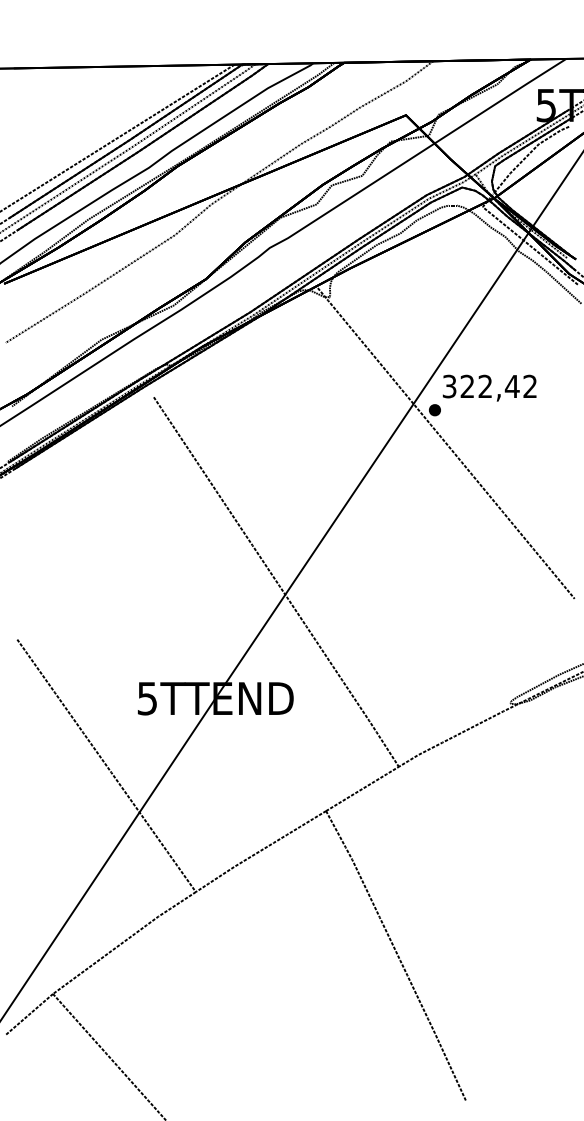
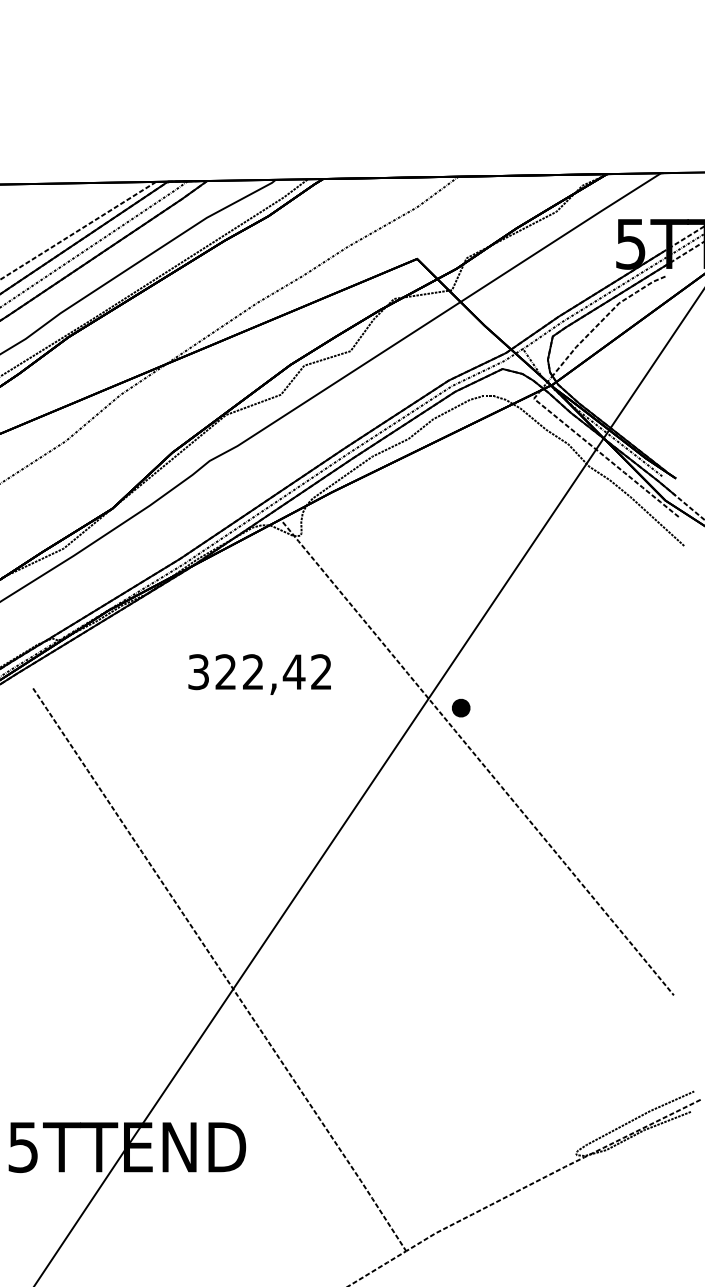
text: (489, 387) -> (259, 673), moved

